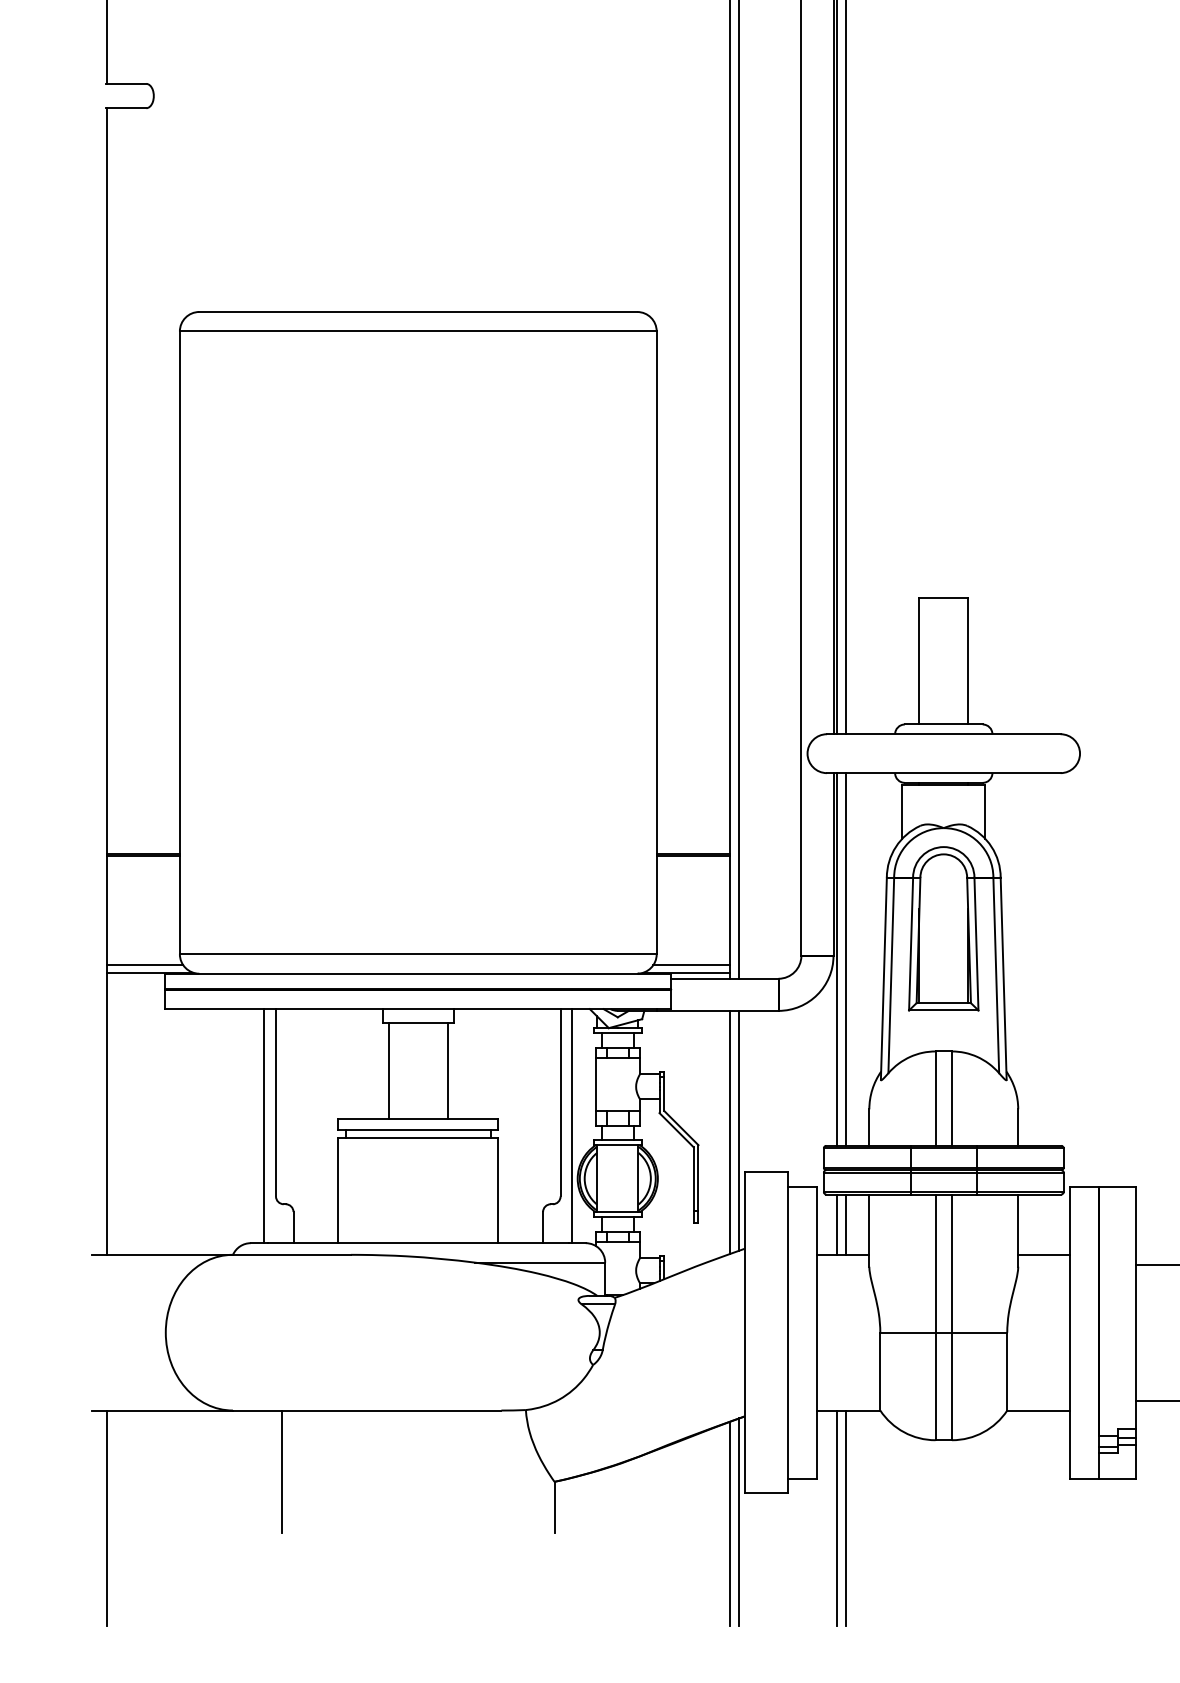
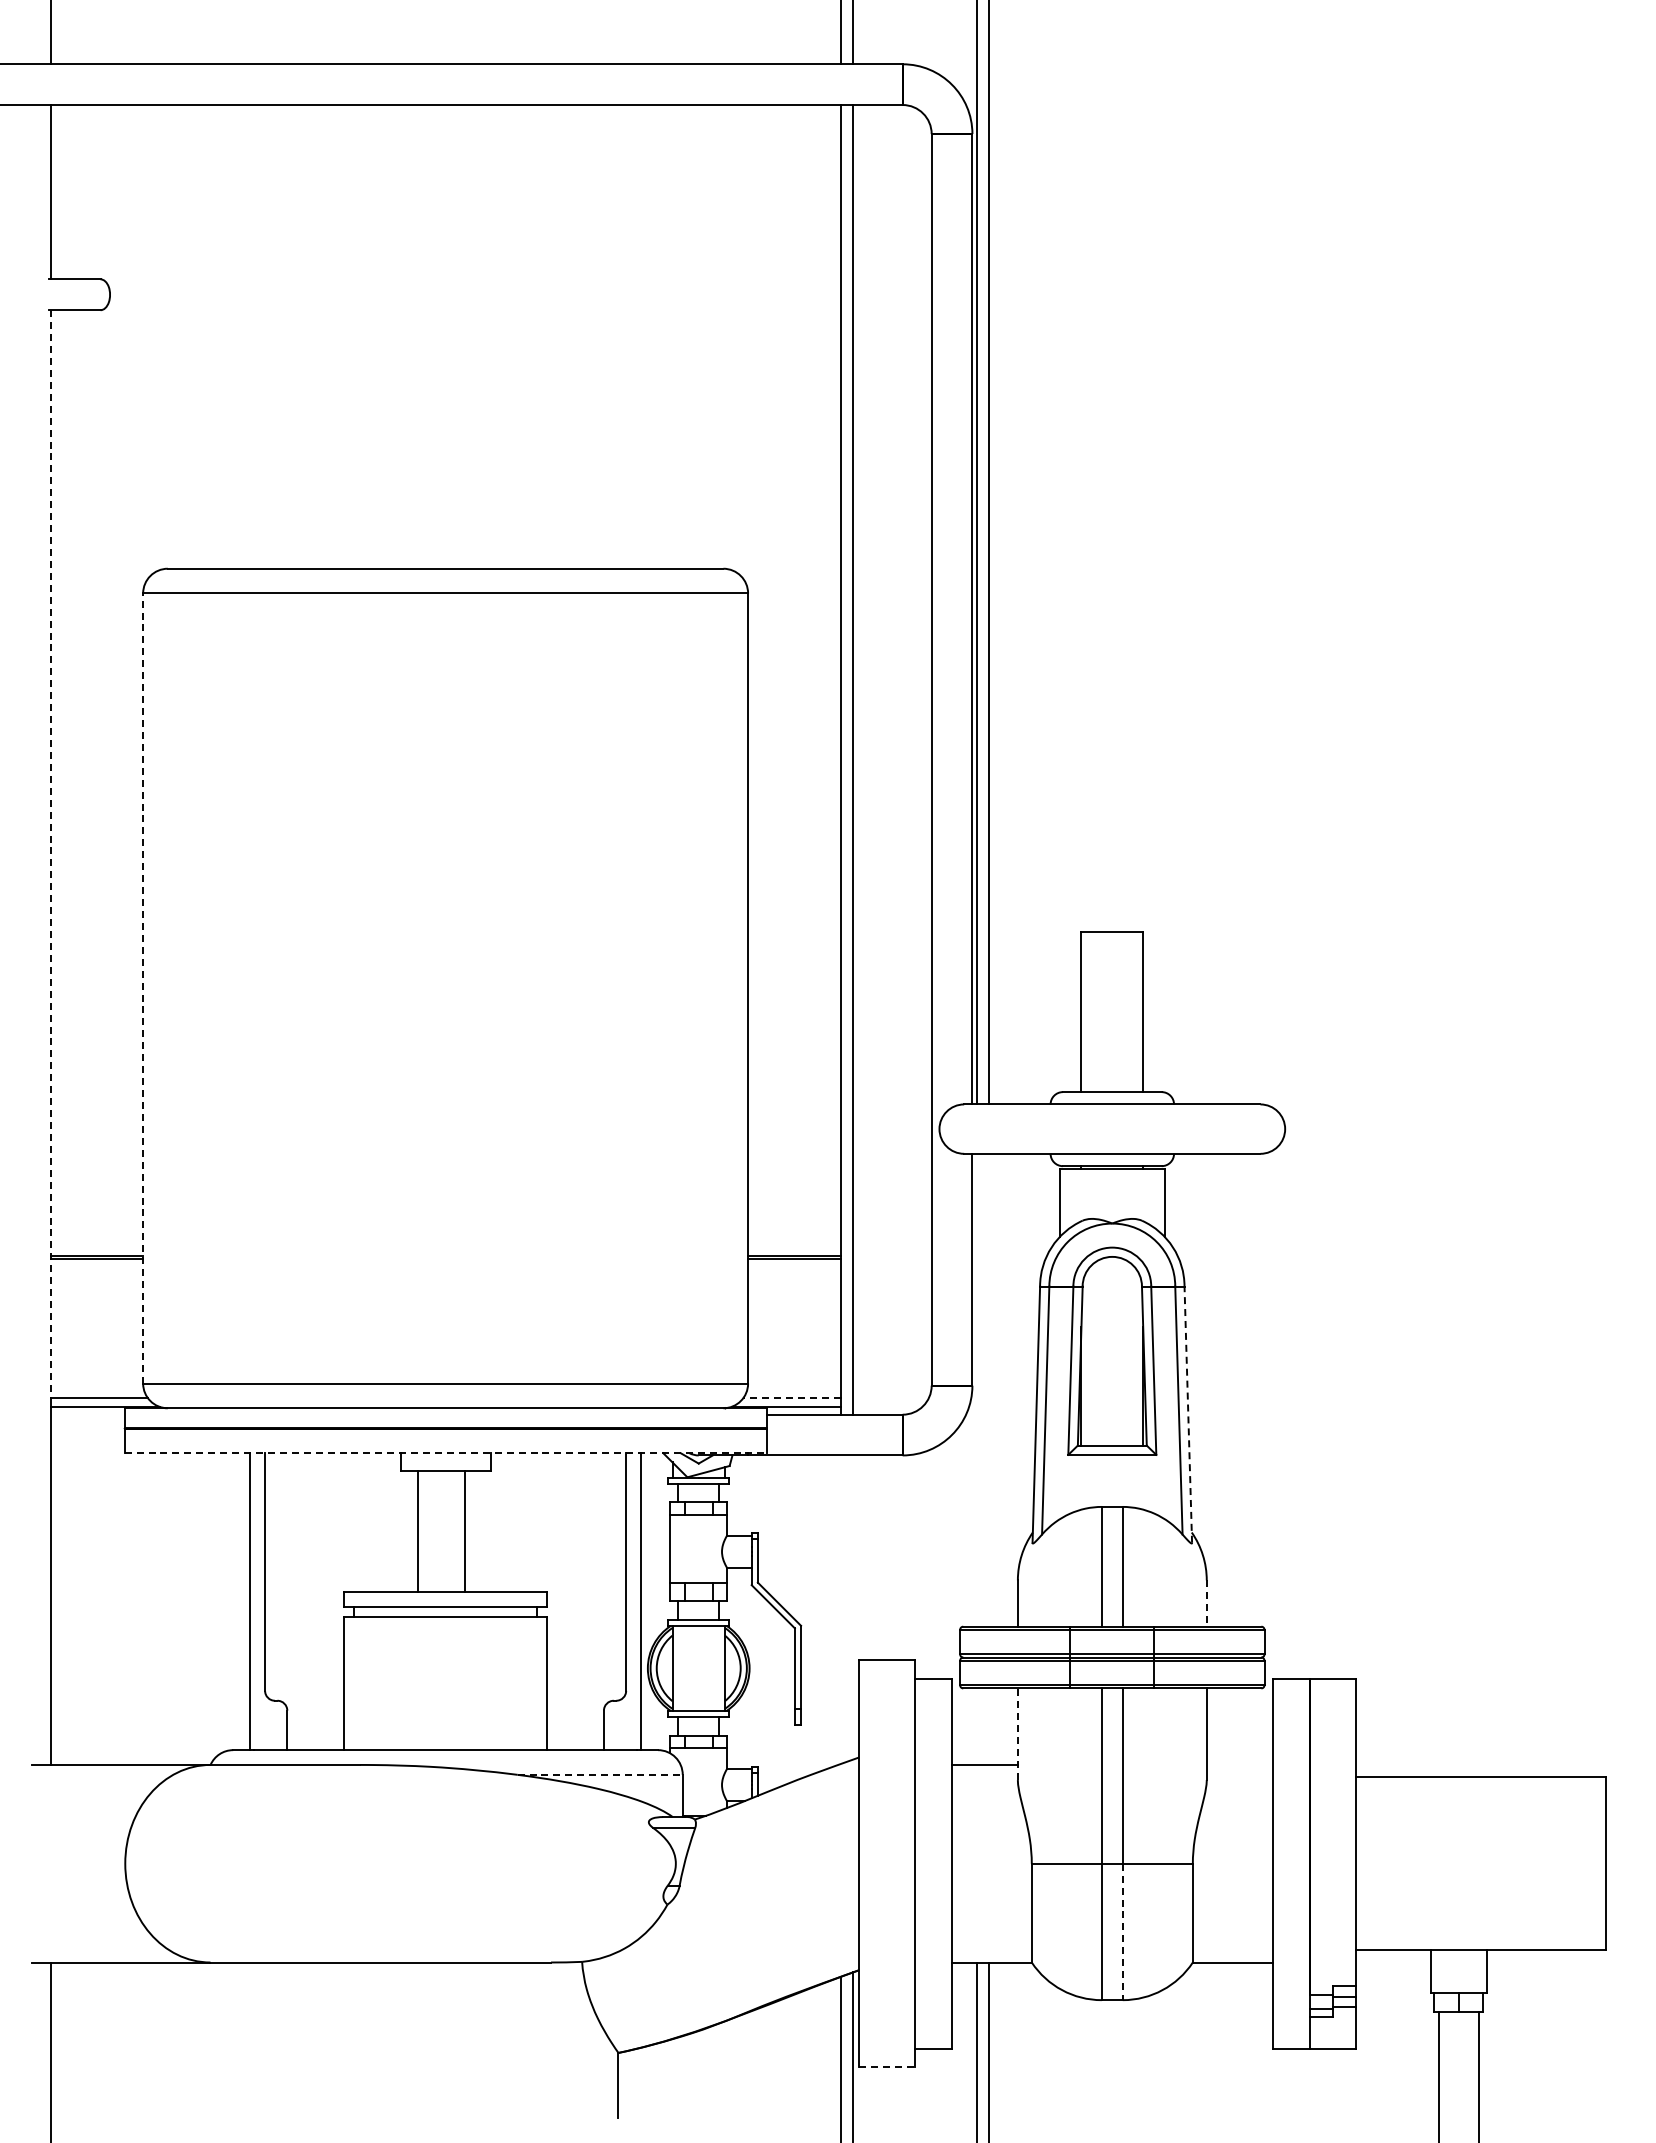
line: (106, 536) -> (50, 853), solid -> dashed
line: (180, 642) -> (143, 988), solid -> dashed
line: (836, 958) -> (976, 1389), removed
line: (846, 958) -> (988, 1389), removed
line: (690, 965) -> (791, 1397), solid -> dashed
line: (1003, 978) -> (1188, 1414), solid -> dashed
line: (418, 1009) -> (445, 1453), solid -> dashed
line: (389, 1070) -> (464, 1531), moved
line: (447, 1070) -> (417, 1531), moved
line: (1018, 1128) -> (1206, 1604), solid -> dashed
line: (739, 1130) -> (853, 1607), removed
line: (729, 1132) -> (840, 1609), removed
line: (836, 1224) -> (976, 1726), removed
line: (846, 1224) -> (988, 1726), removed
line: (869, 1230) -> (1017, 1734), solid -> dashed
line: (1044, 1254) -> (1239, 1764), removed
line: (540, 1262) -> (600, 1774), solid -> dashed
line: (951, 1386) -> (1122, 1932), solid -> dashed
line: (281, 1472) -> (272, 2040), removed
line: (766, 1493) -> (887, 2067), solid -> dashed

